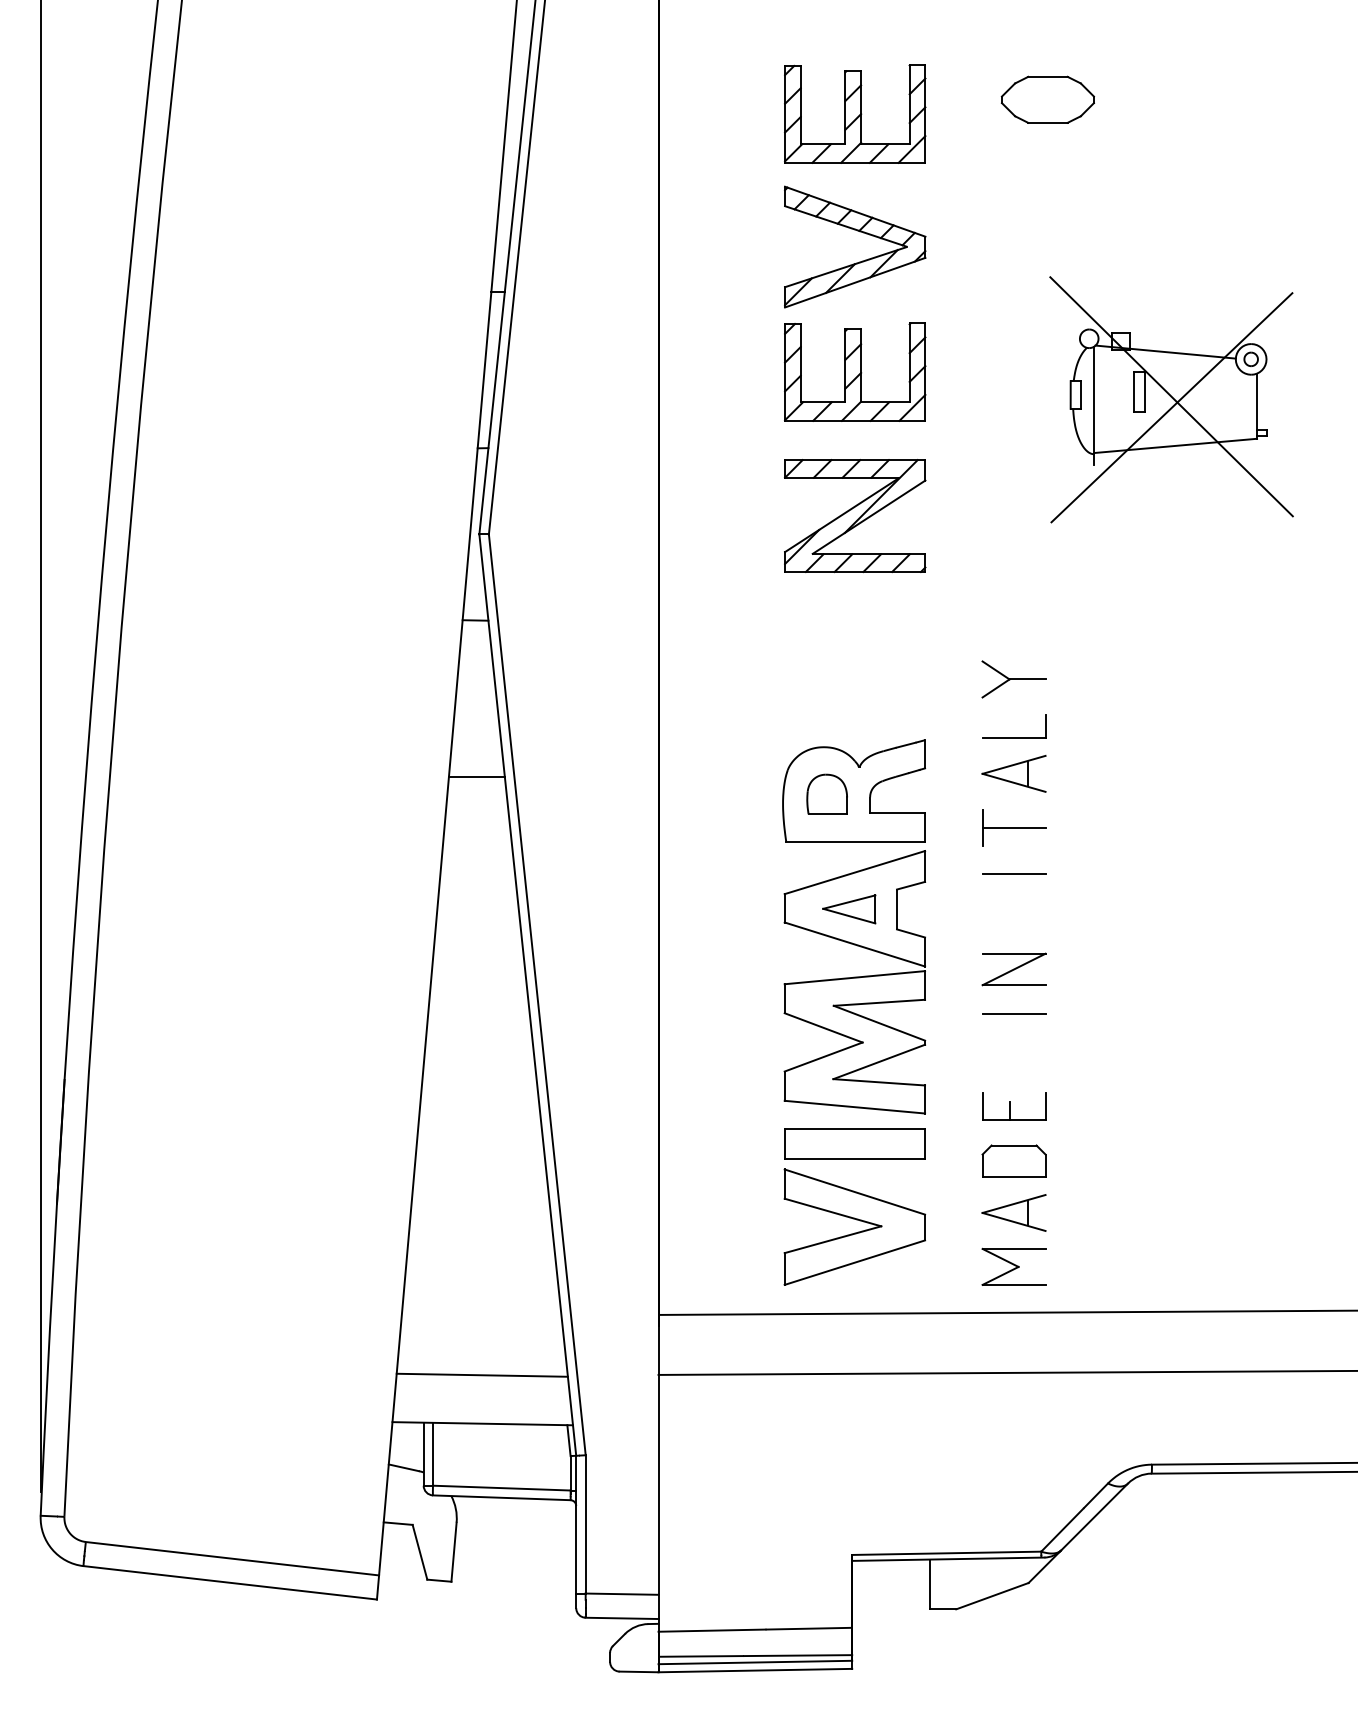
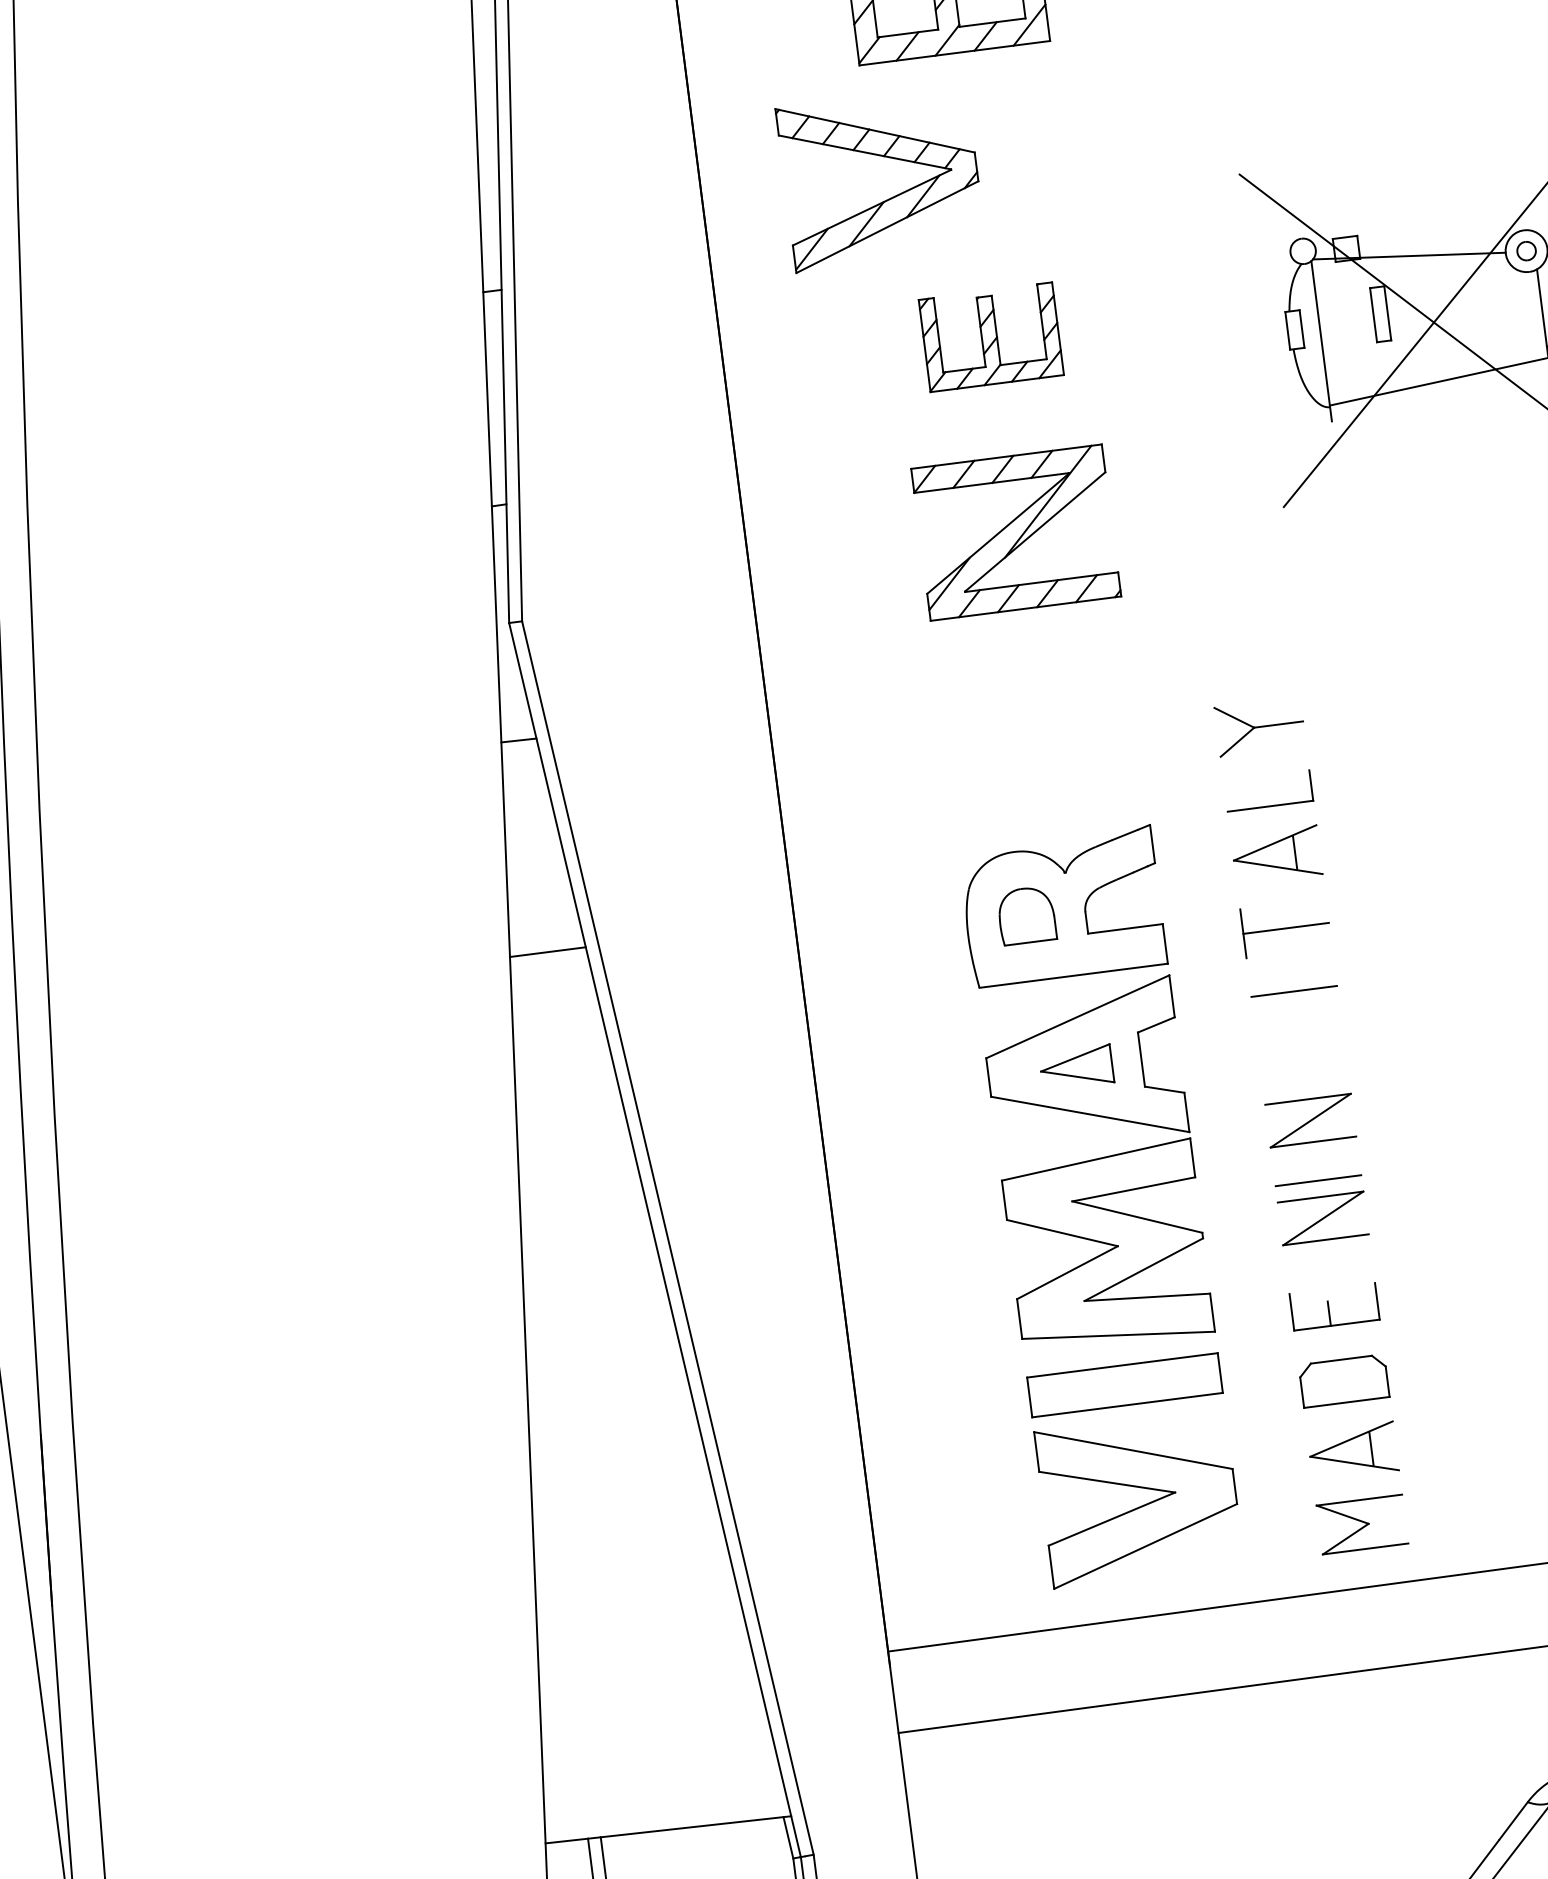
part: (859, 232) -> (884, 158), moved
part: (855, 371) -> (991, 336), size x0.7
part: (1013, 1041) -> (1322, 1218), added
line: (481, 1374) -> (658, 1763), removed

